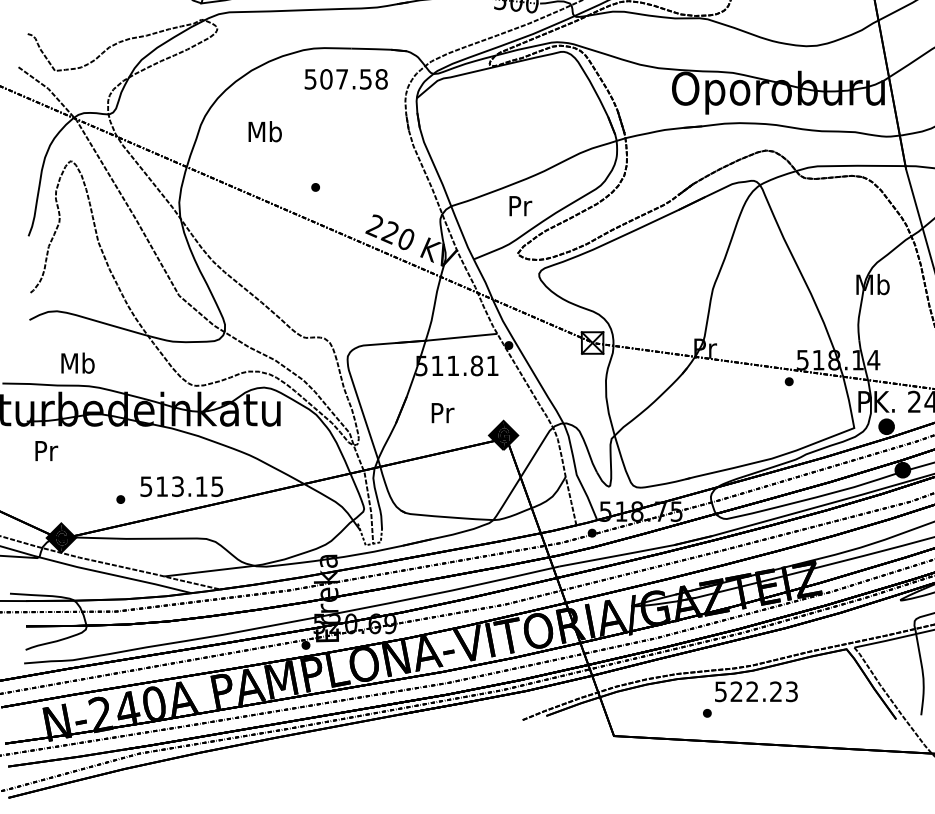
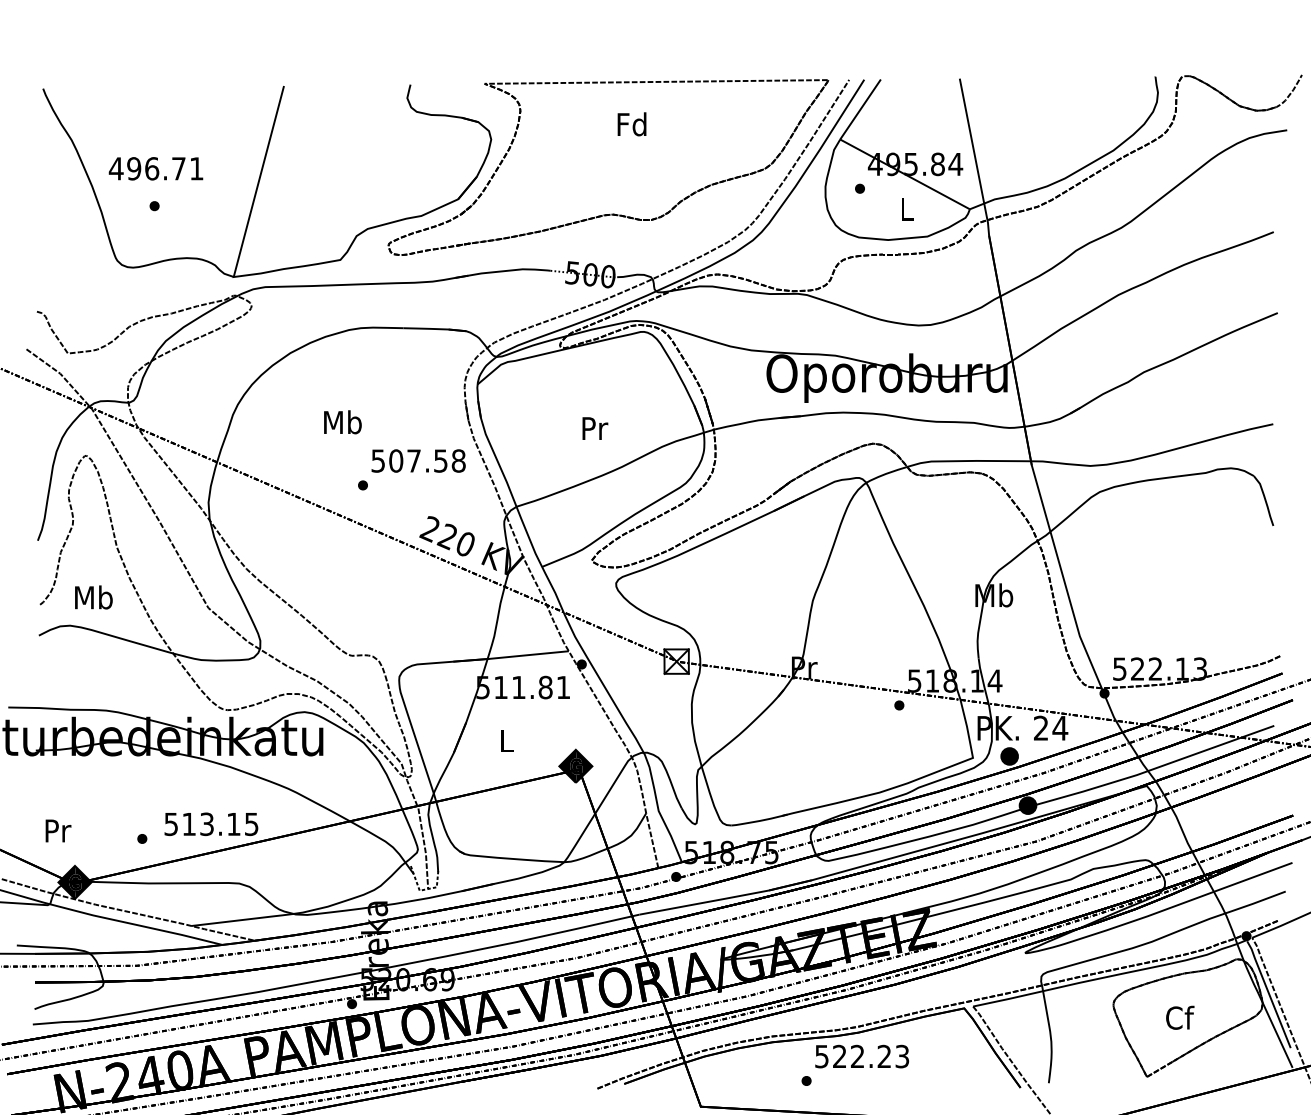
text: (346, 78) -> (418, 460), moved
text: (264, 131) -> (342, 422), moved
text: (520, 206) -> (595, 428), moved
text: (77, 363) -> (93, 597), moved
text: (443, 412) -> (507, 740), Pr -> L
text: (46, 450) -> (58, 830), moved

